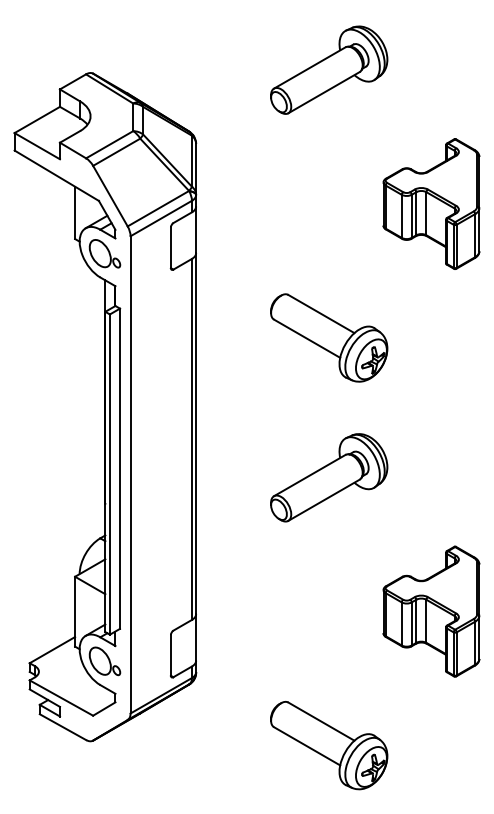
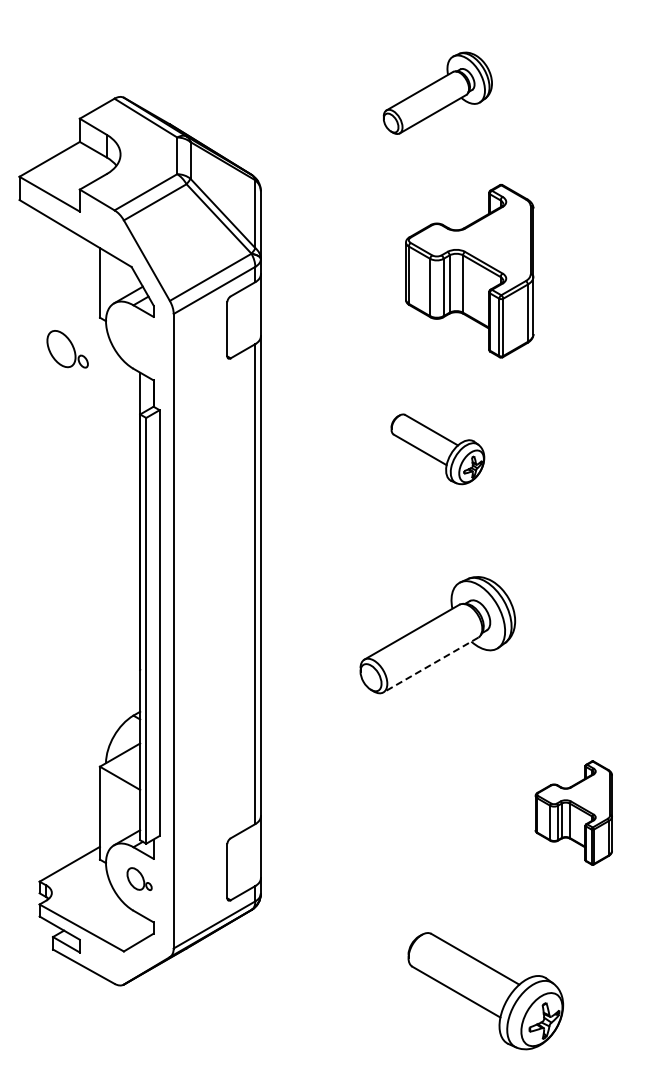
part: (328, 70) -> (437, 93), size x0.7
part: (431, 204) -> (469, 271), moved
part: (104, 253) -> (67, 349), moved
part: (328, 338) -> (437, 449), size x0.6
line: (323, 500) -> (430, 665), solid -> dashed
part: (431, 611) -> (573, 812), size x0.6
part: (104, 660) -> (139, 878), size x0.6
part: (328, 745) -> (485, 991), moved

